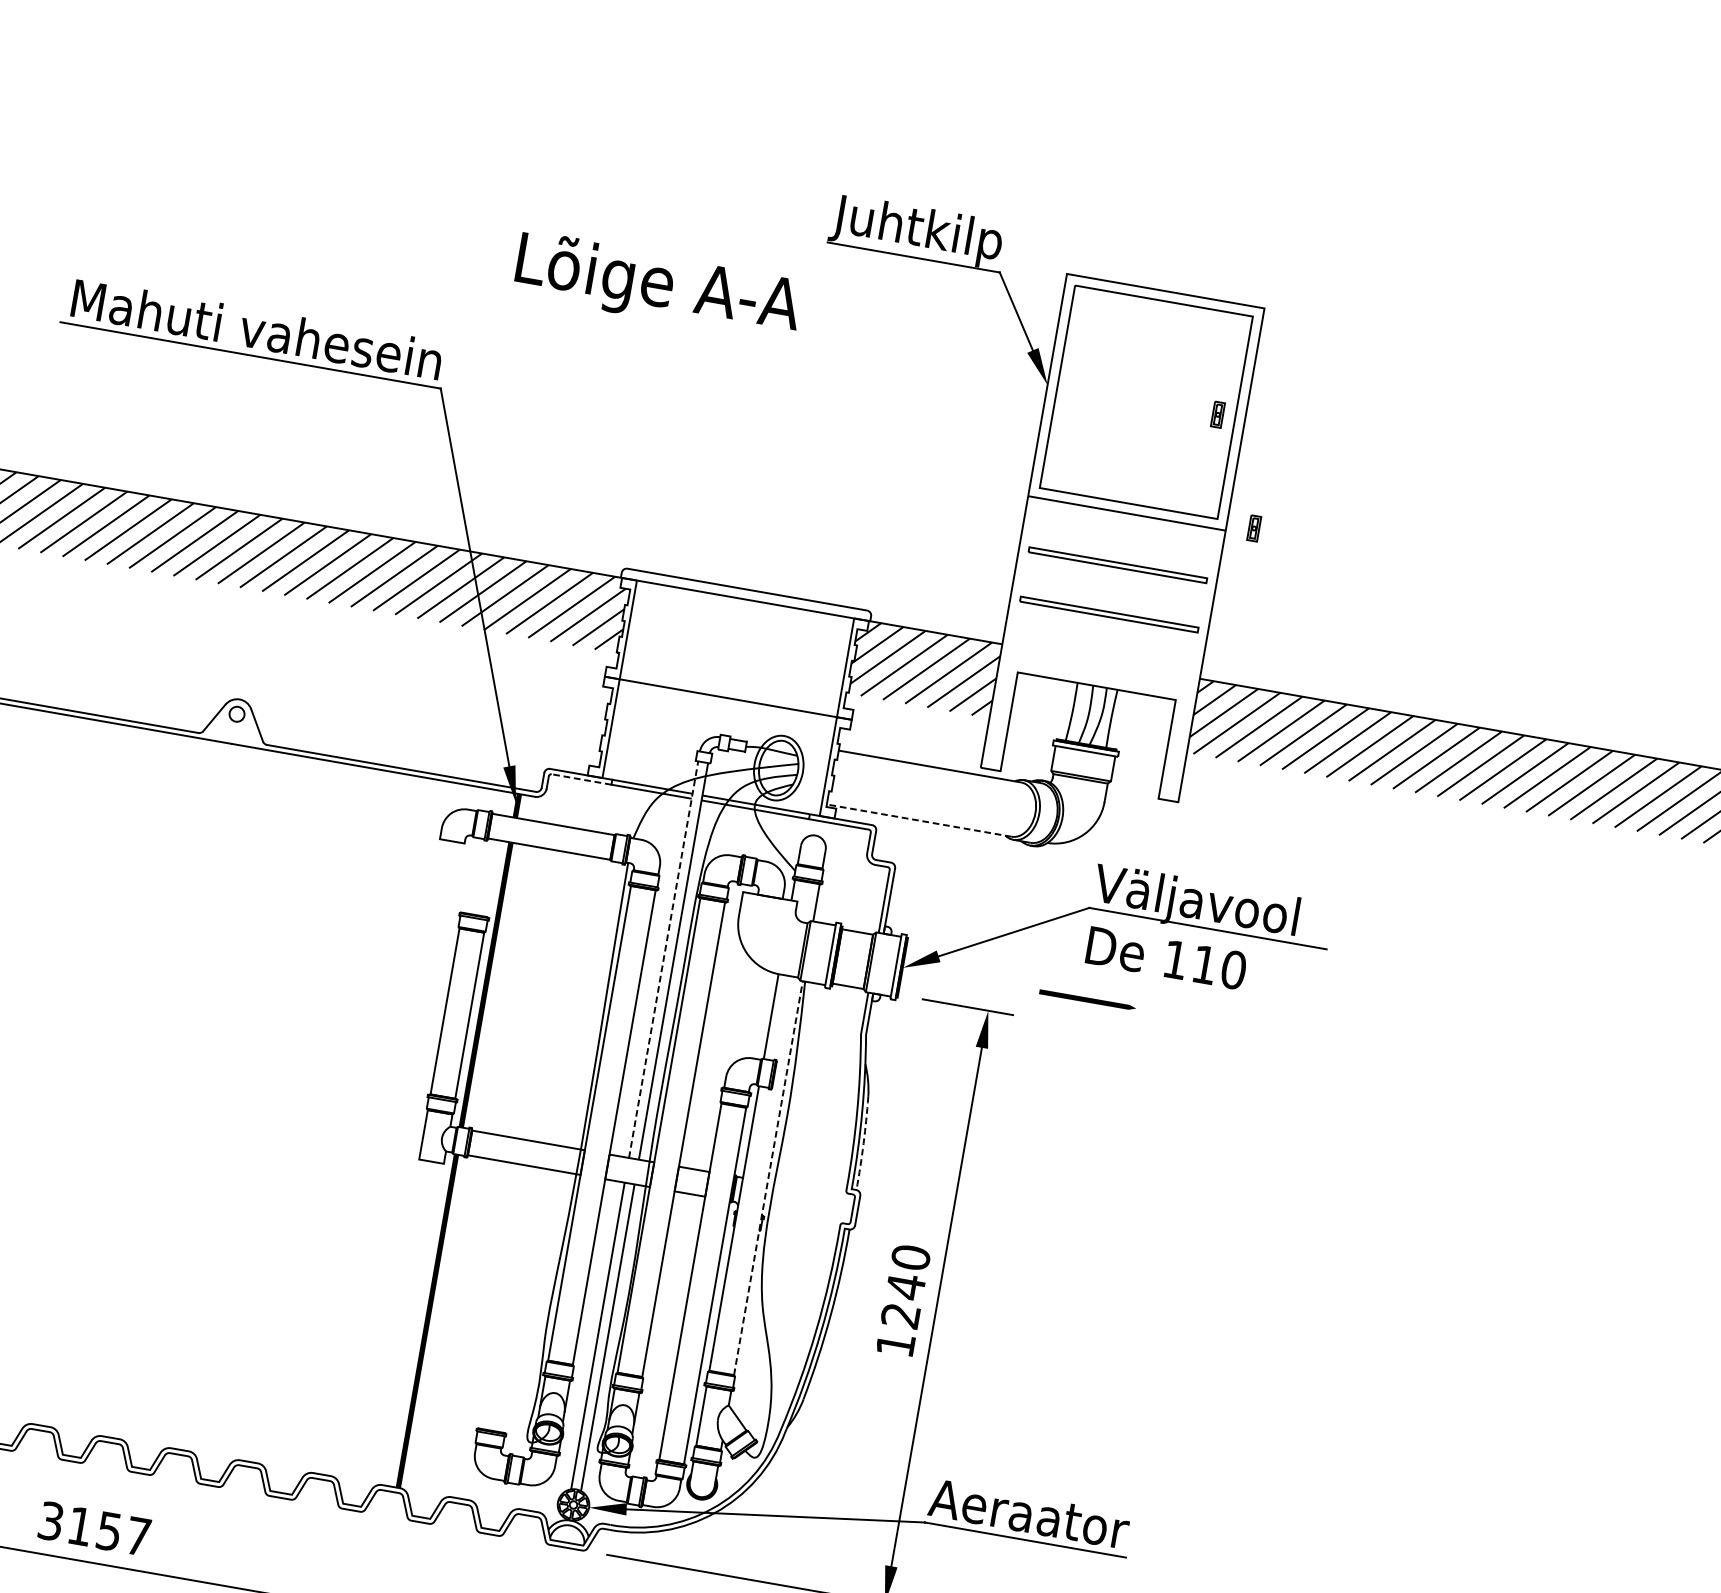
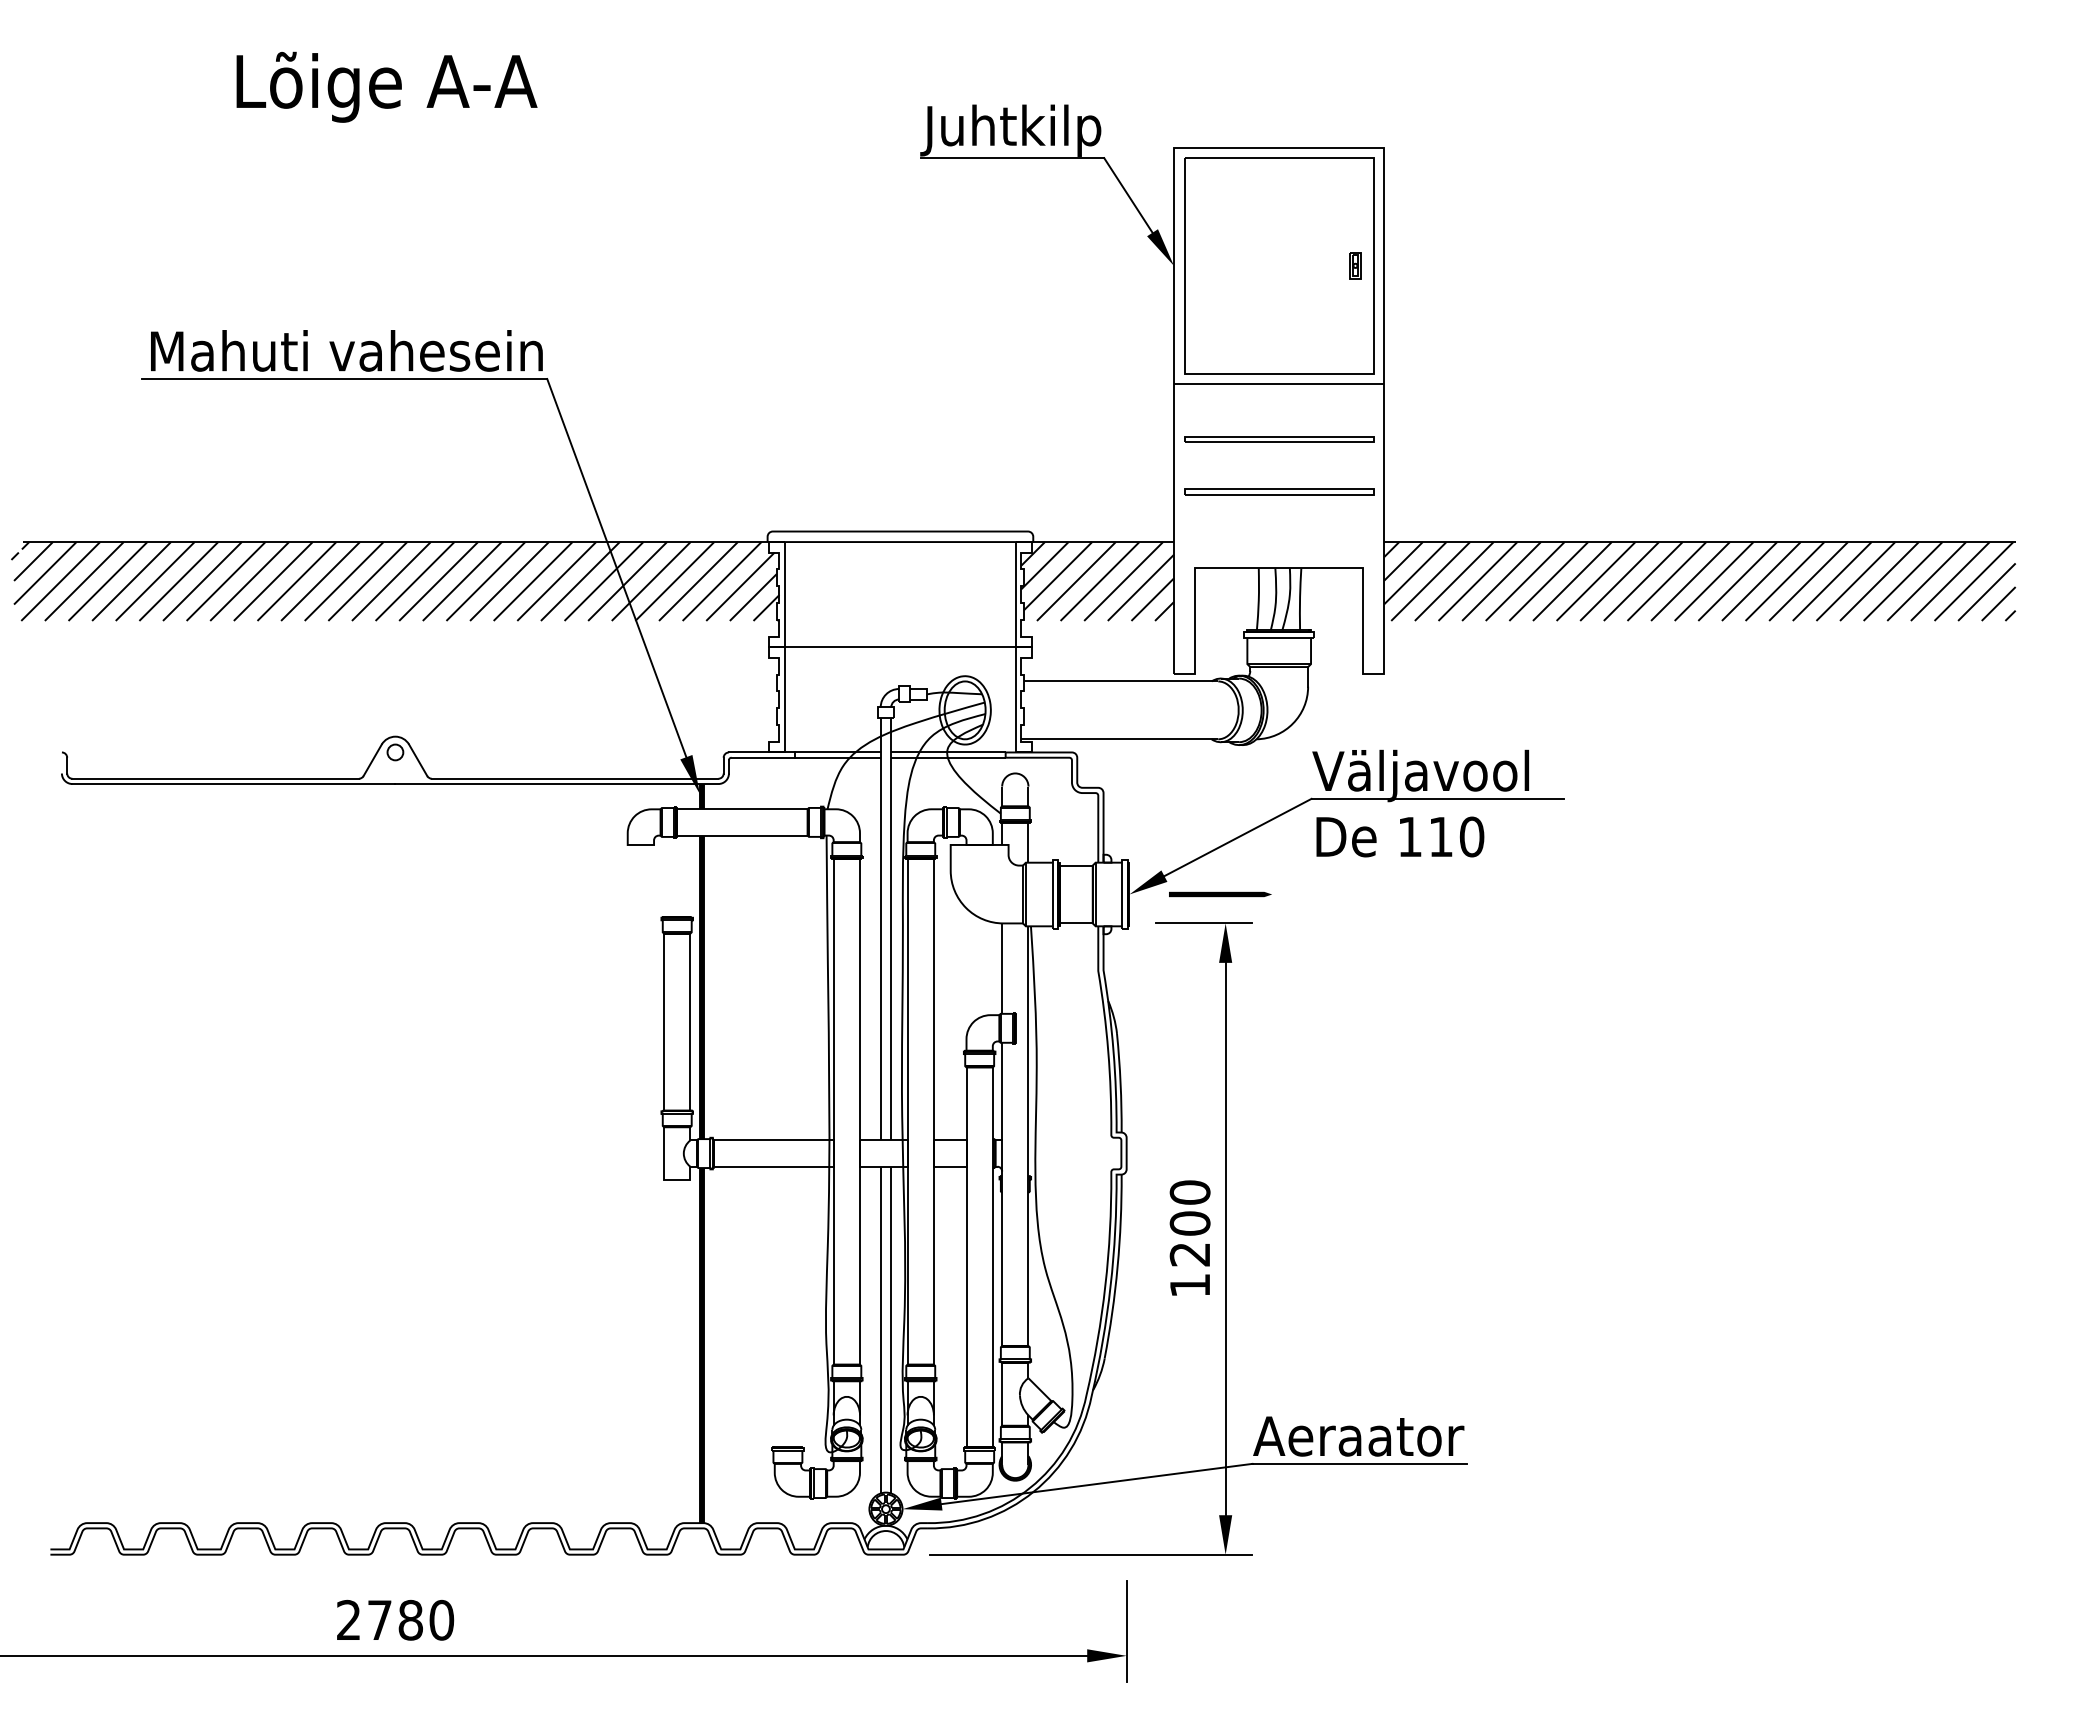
text: (658, 285) -> (386, 86), moved
part: (1254, 528) -> (1413, 376), removed
line: (581, 779) -> (763, 757), dashed -> solid
line: (918, 820) -> (1119, 739), dashed -> solid
line: (663, 959) -> (880, 928), dashed -> solid
line: (1087, 1000) -> (1220, 894), moved
line: (863, 1143) -> (1120, 1083), dashed -> solid
line: (768, 1178) -> (1028, 1136), dashed -> solid
text: (905, 1286) -> (1189, 1223), 1240 -> 1200
text: (95, 1528) -> (395, 1619), 3157 -> 2780

